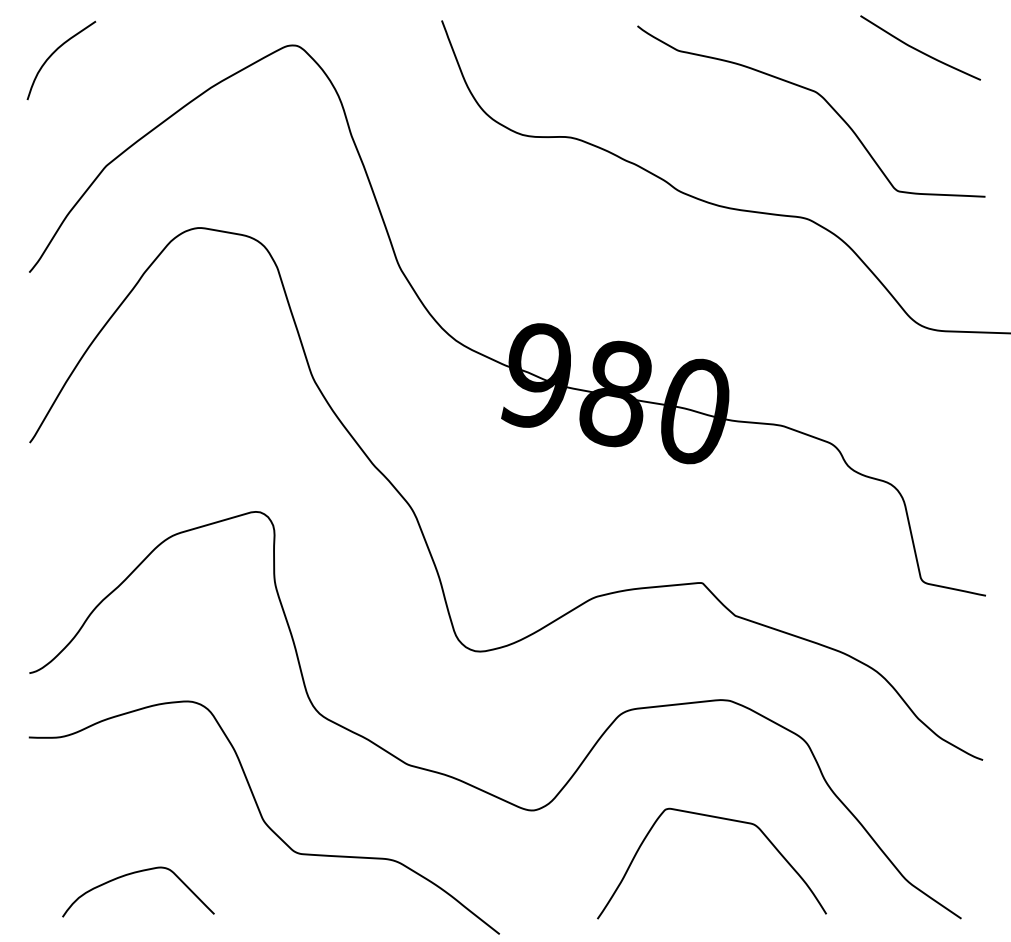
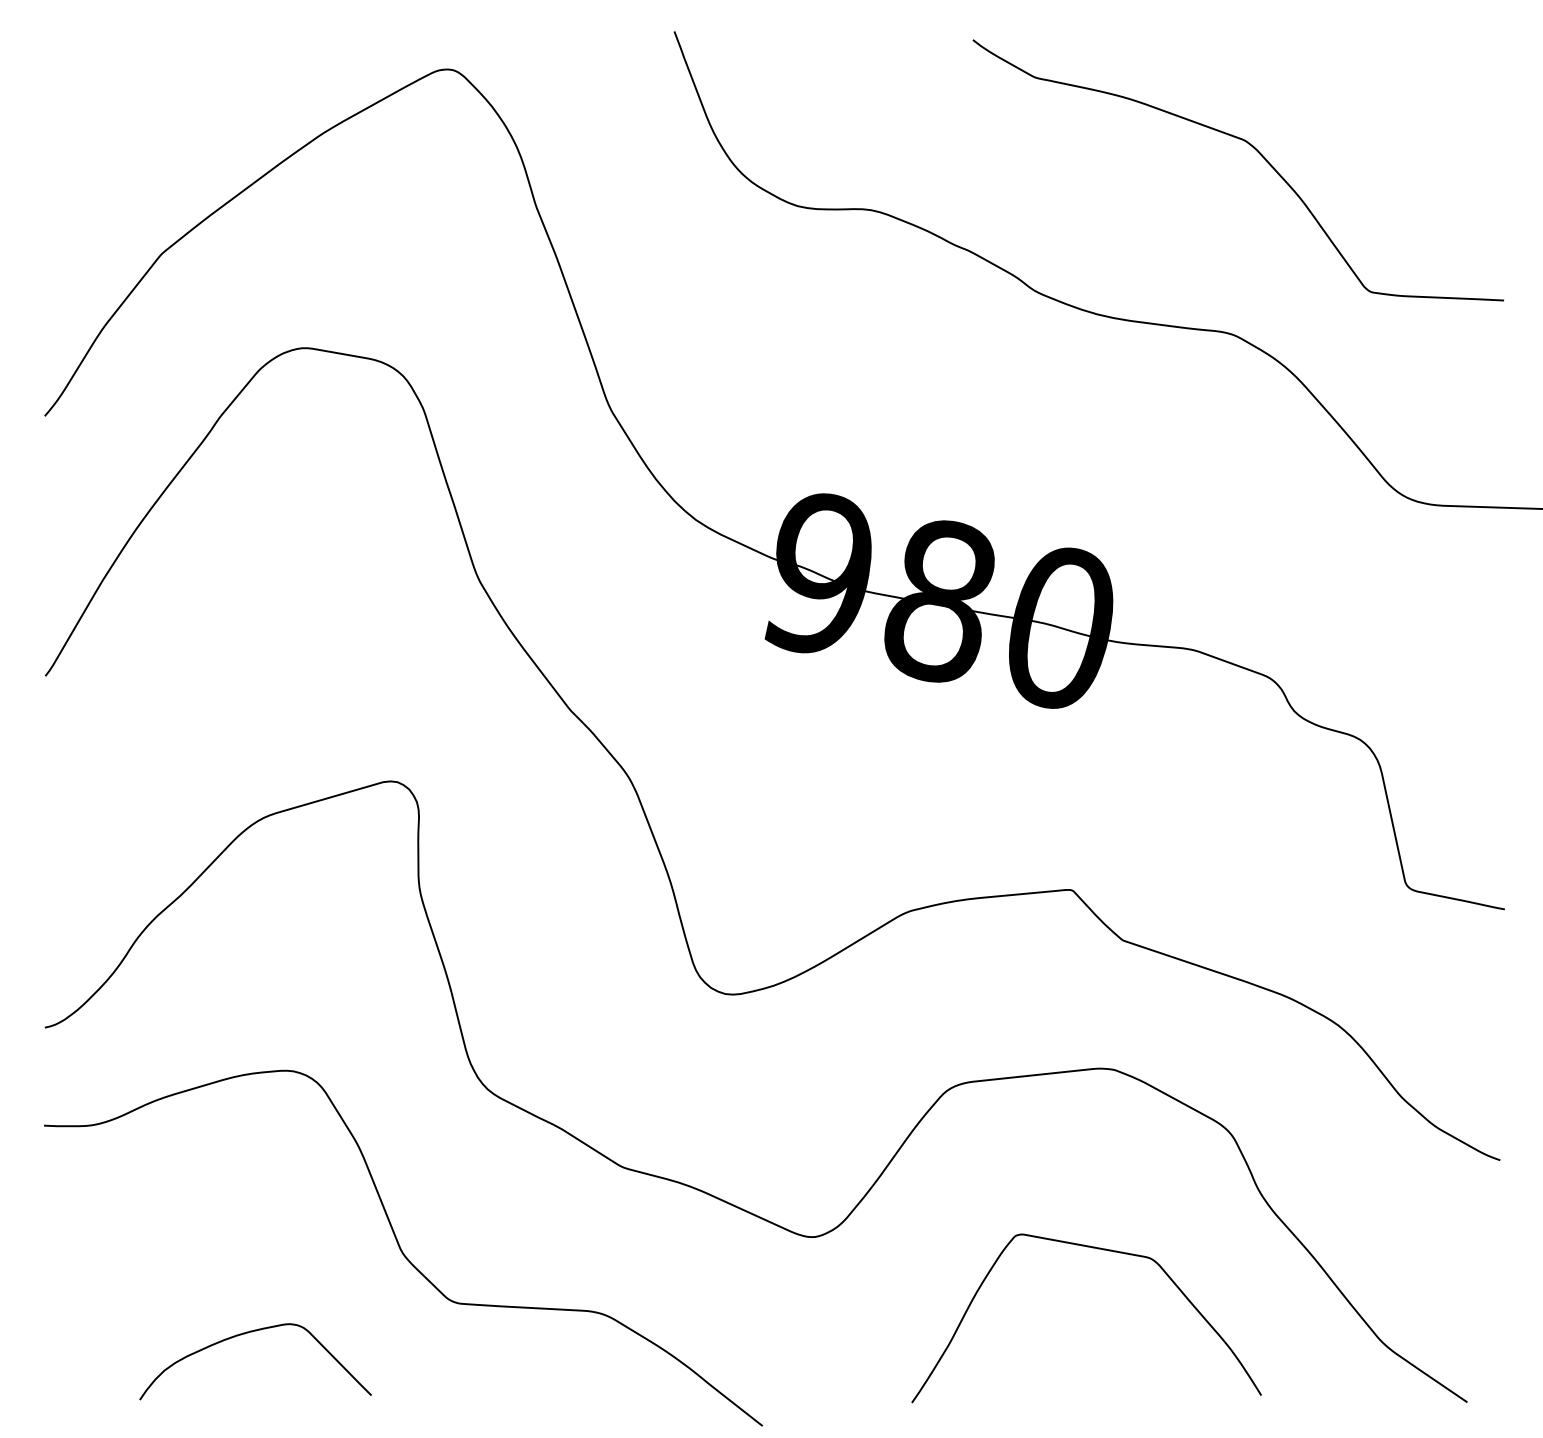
curve: (918, 49) -> (1401, 75), removed
curve: (54, 53) -> (83, 81), removed
curve: (132, 874) -> (246, 1334), moved

